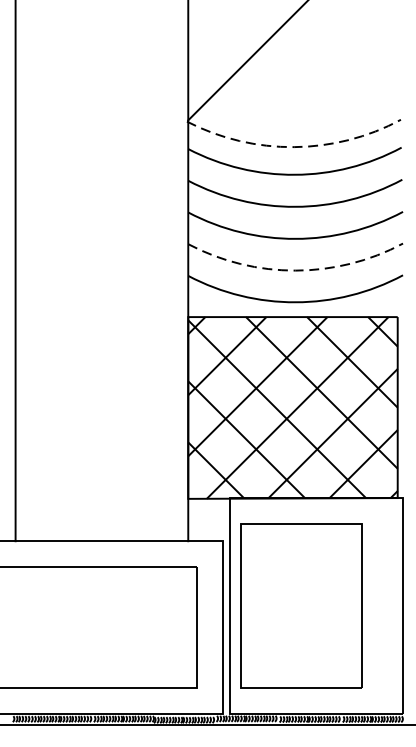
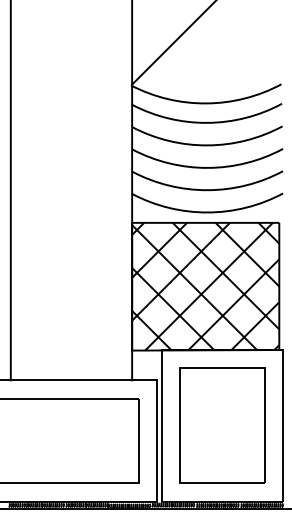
line: (294, 147) -> (206, 103), dashed -> solid
line: (295, 271) -> (207, 190), dashed -> solid
part: (301, 605) -> (222, 425), moved

